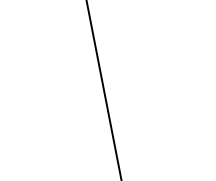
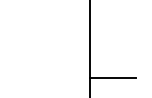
line: (157, 147) -> (112, 78), added

